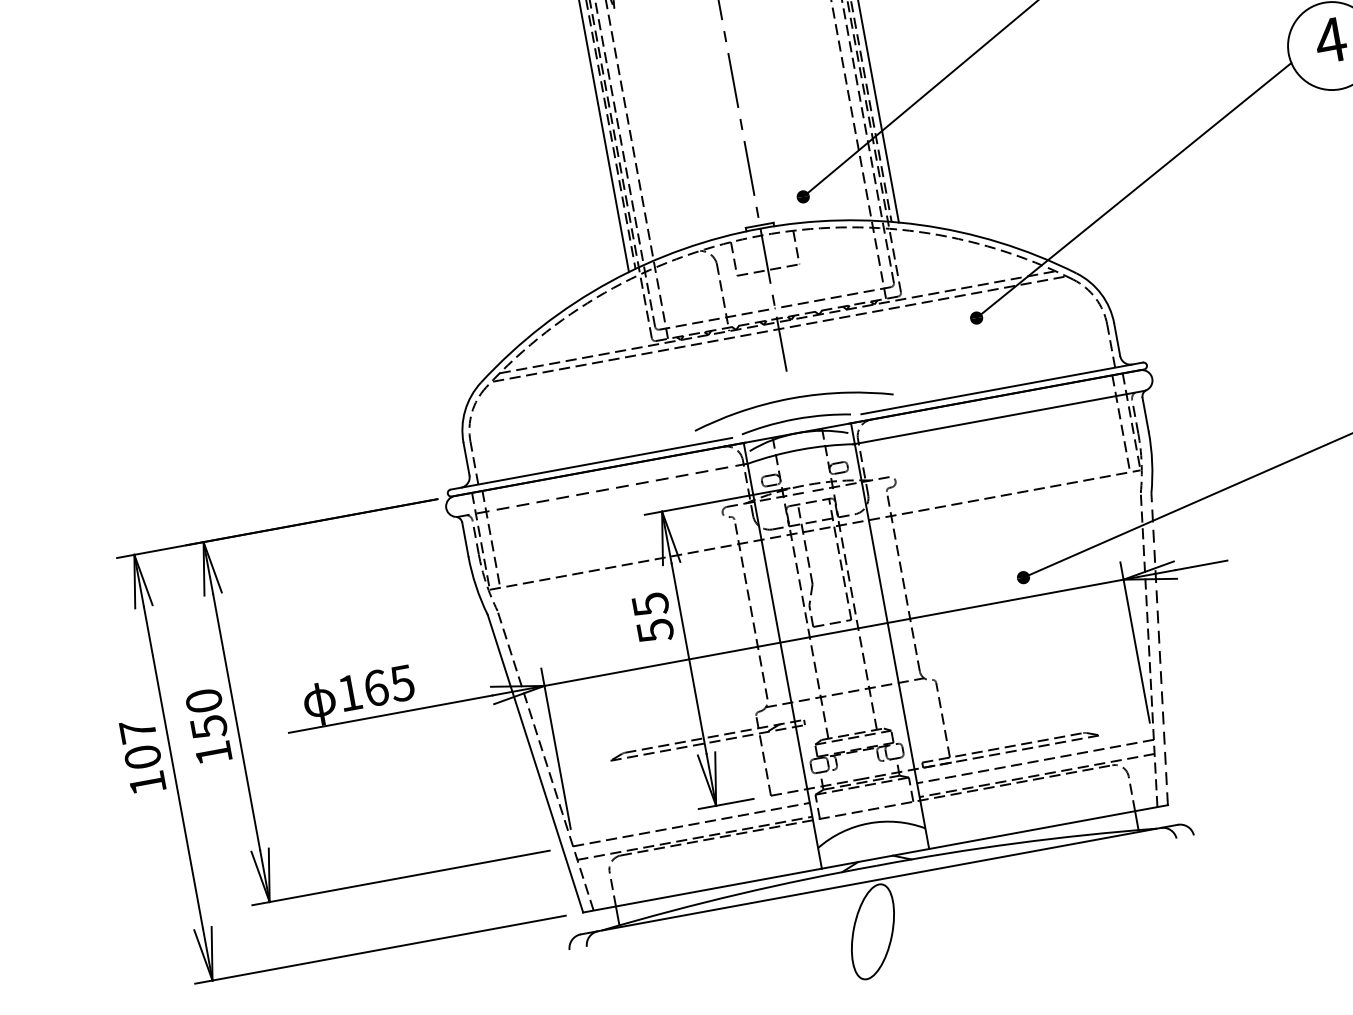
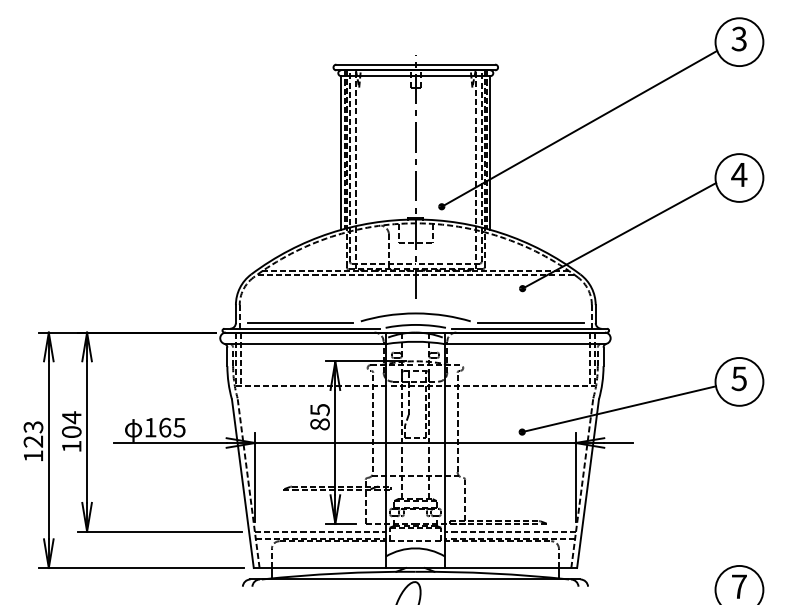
line: (1002, 378) -> (530, 323), added
line: (586, 454) -> (300, 323), added
line: (602, 491) -> (305, 344), dashed -> solid
text: (654, 631) -> (319, 424), 55 -> 85
line: (1160, 648) -> (588, 483), dashed -> solid
text: (205, 713) -> (71, 424), 150 -> 104
text: (140, 744) -> (33, 434), 107 -> 123

